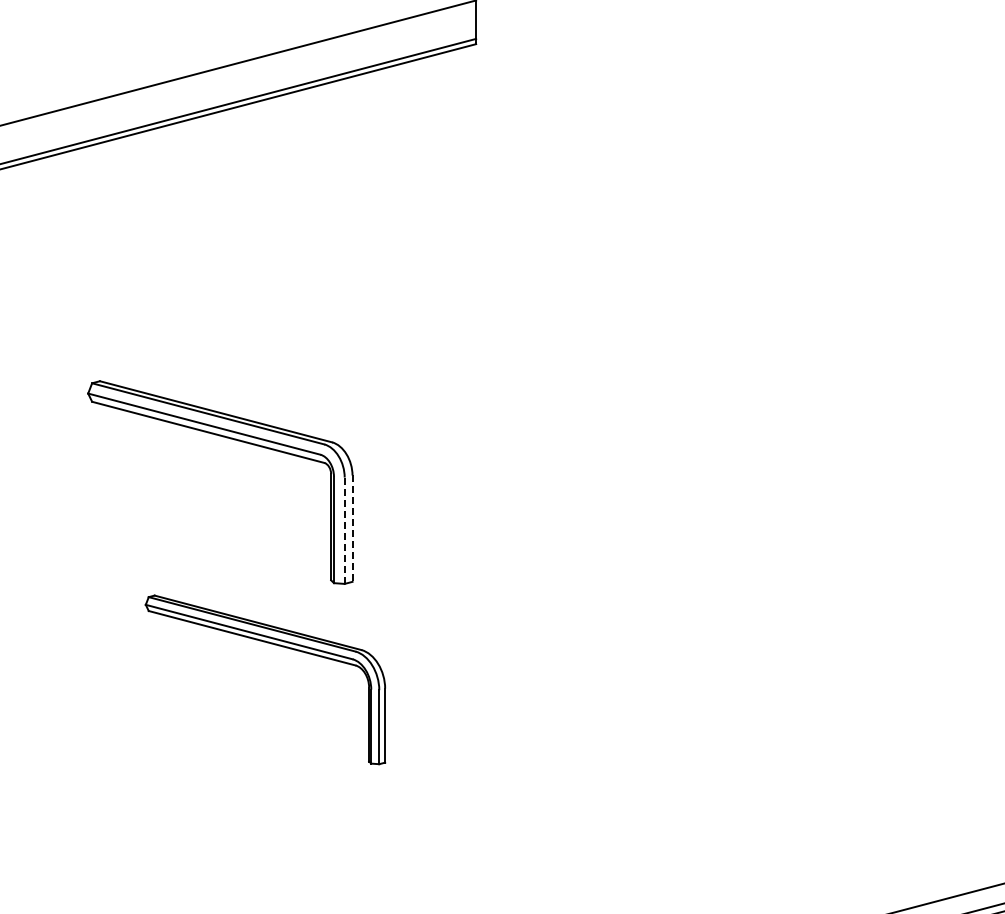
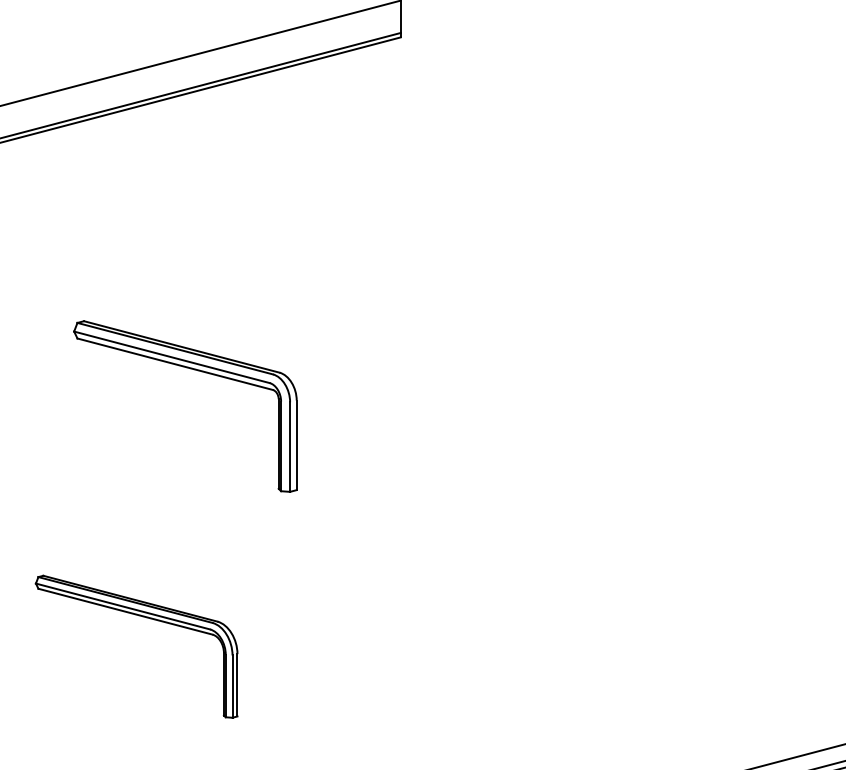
line: (352, 529) -> (296, 446), dashed -> solid
line: (344, 531) -> (289, 447), dashed -> solid
part: (275, 645) -> (145, 617), moved

